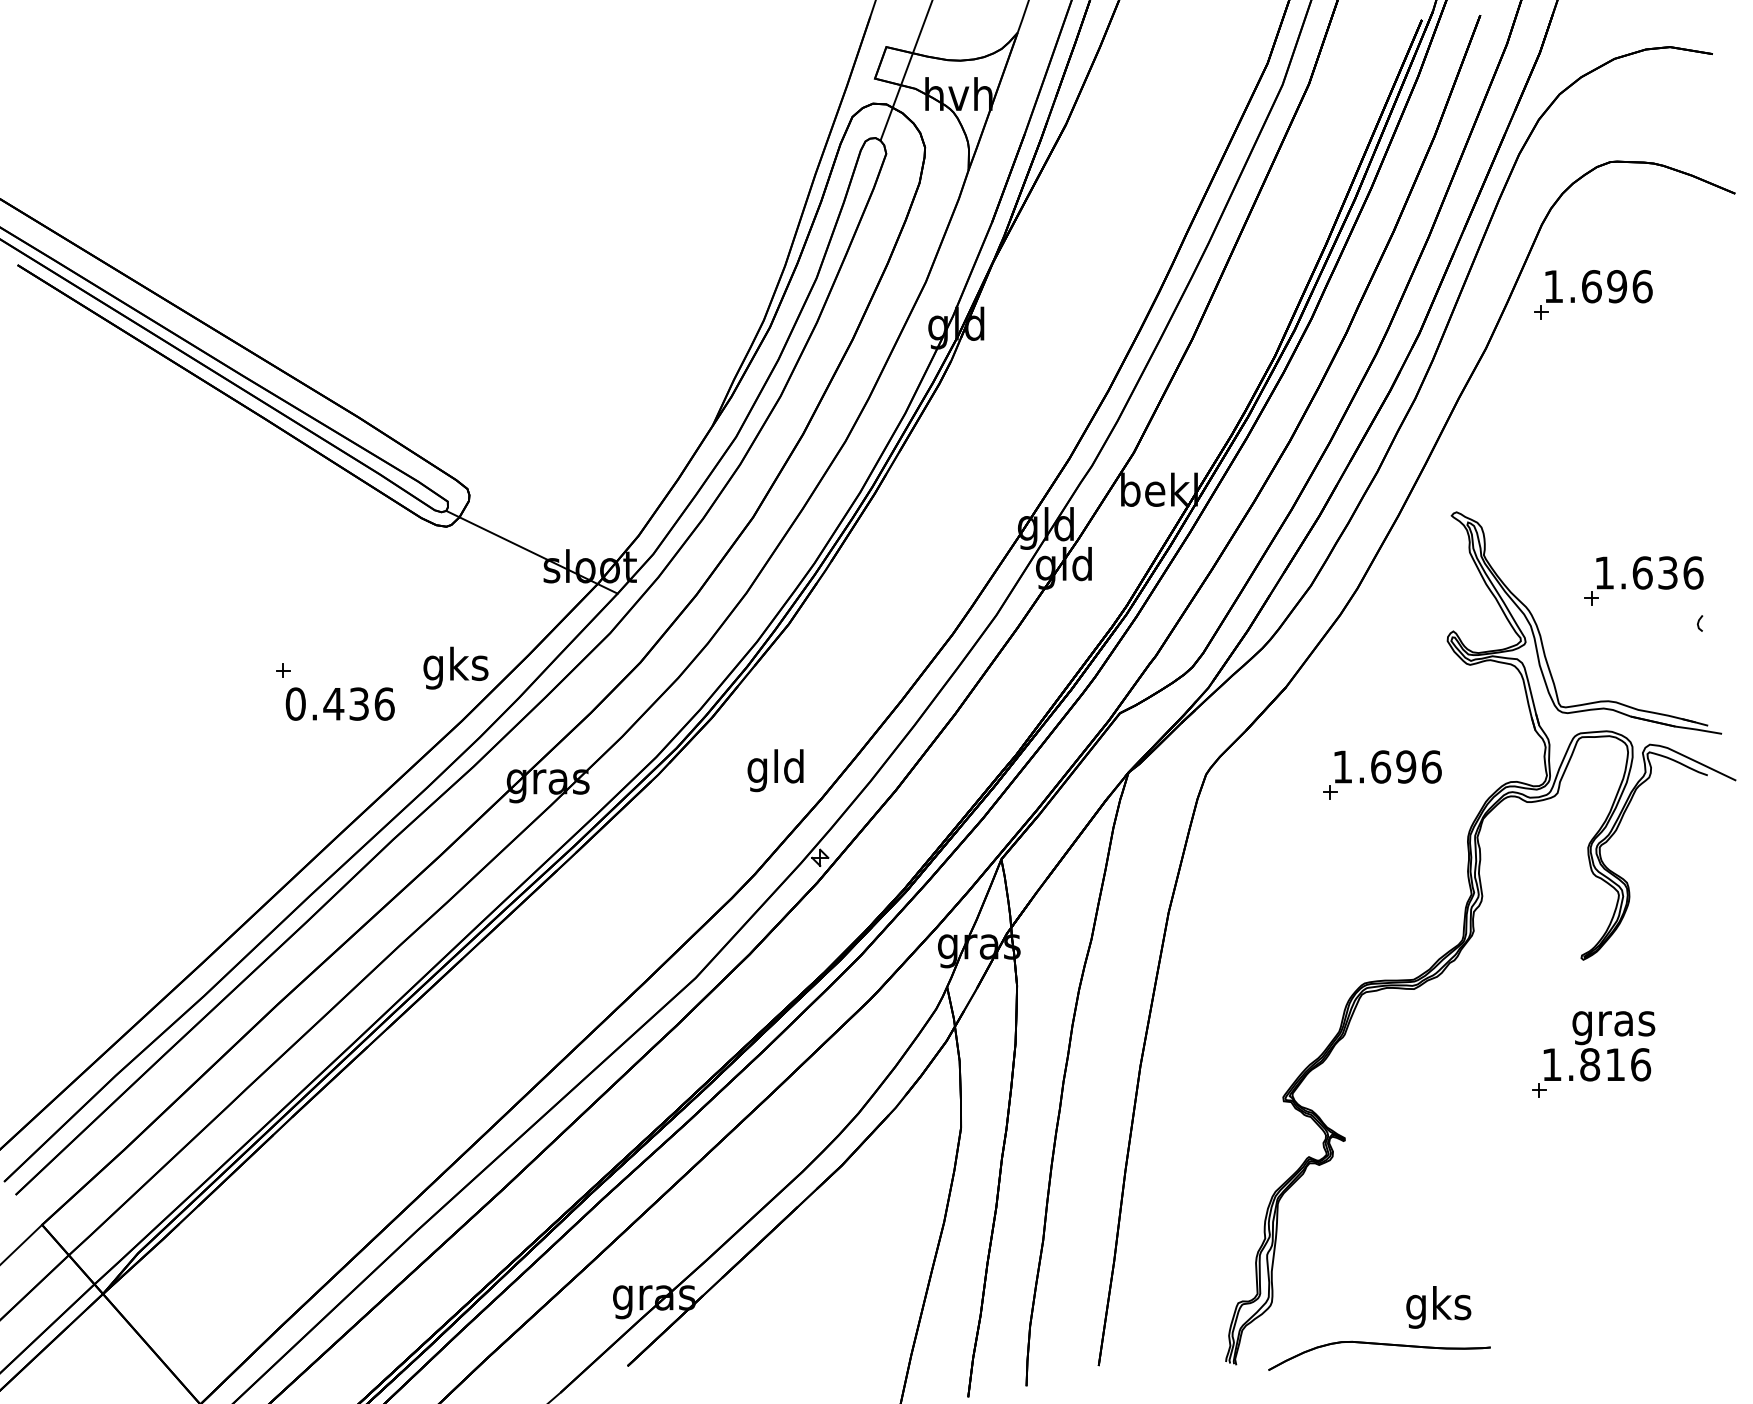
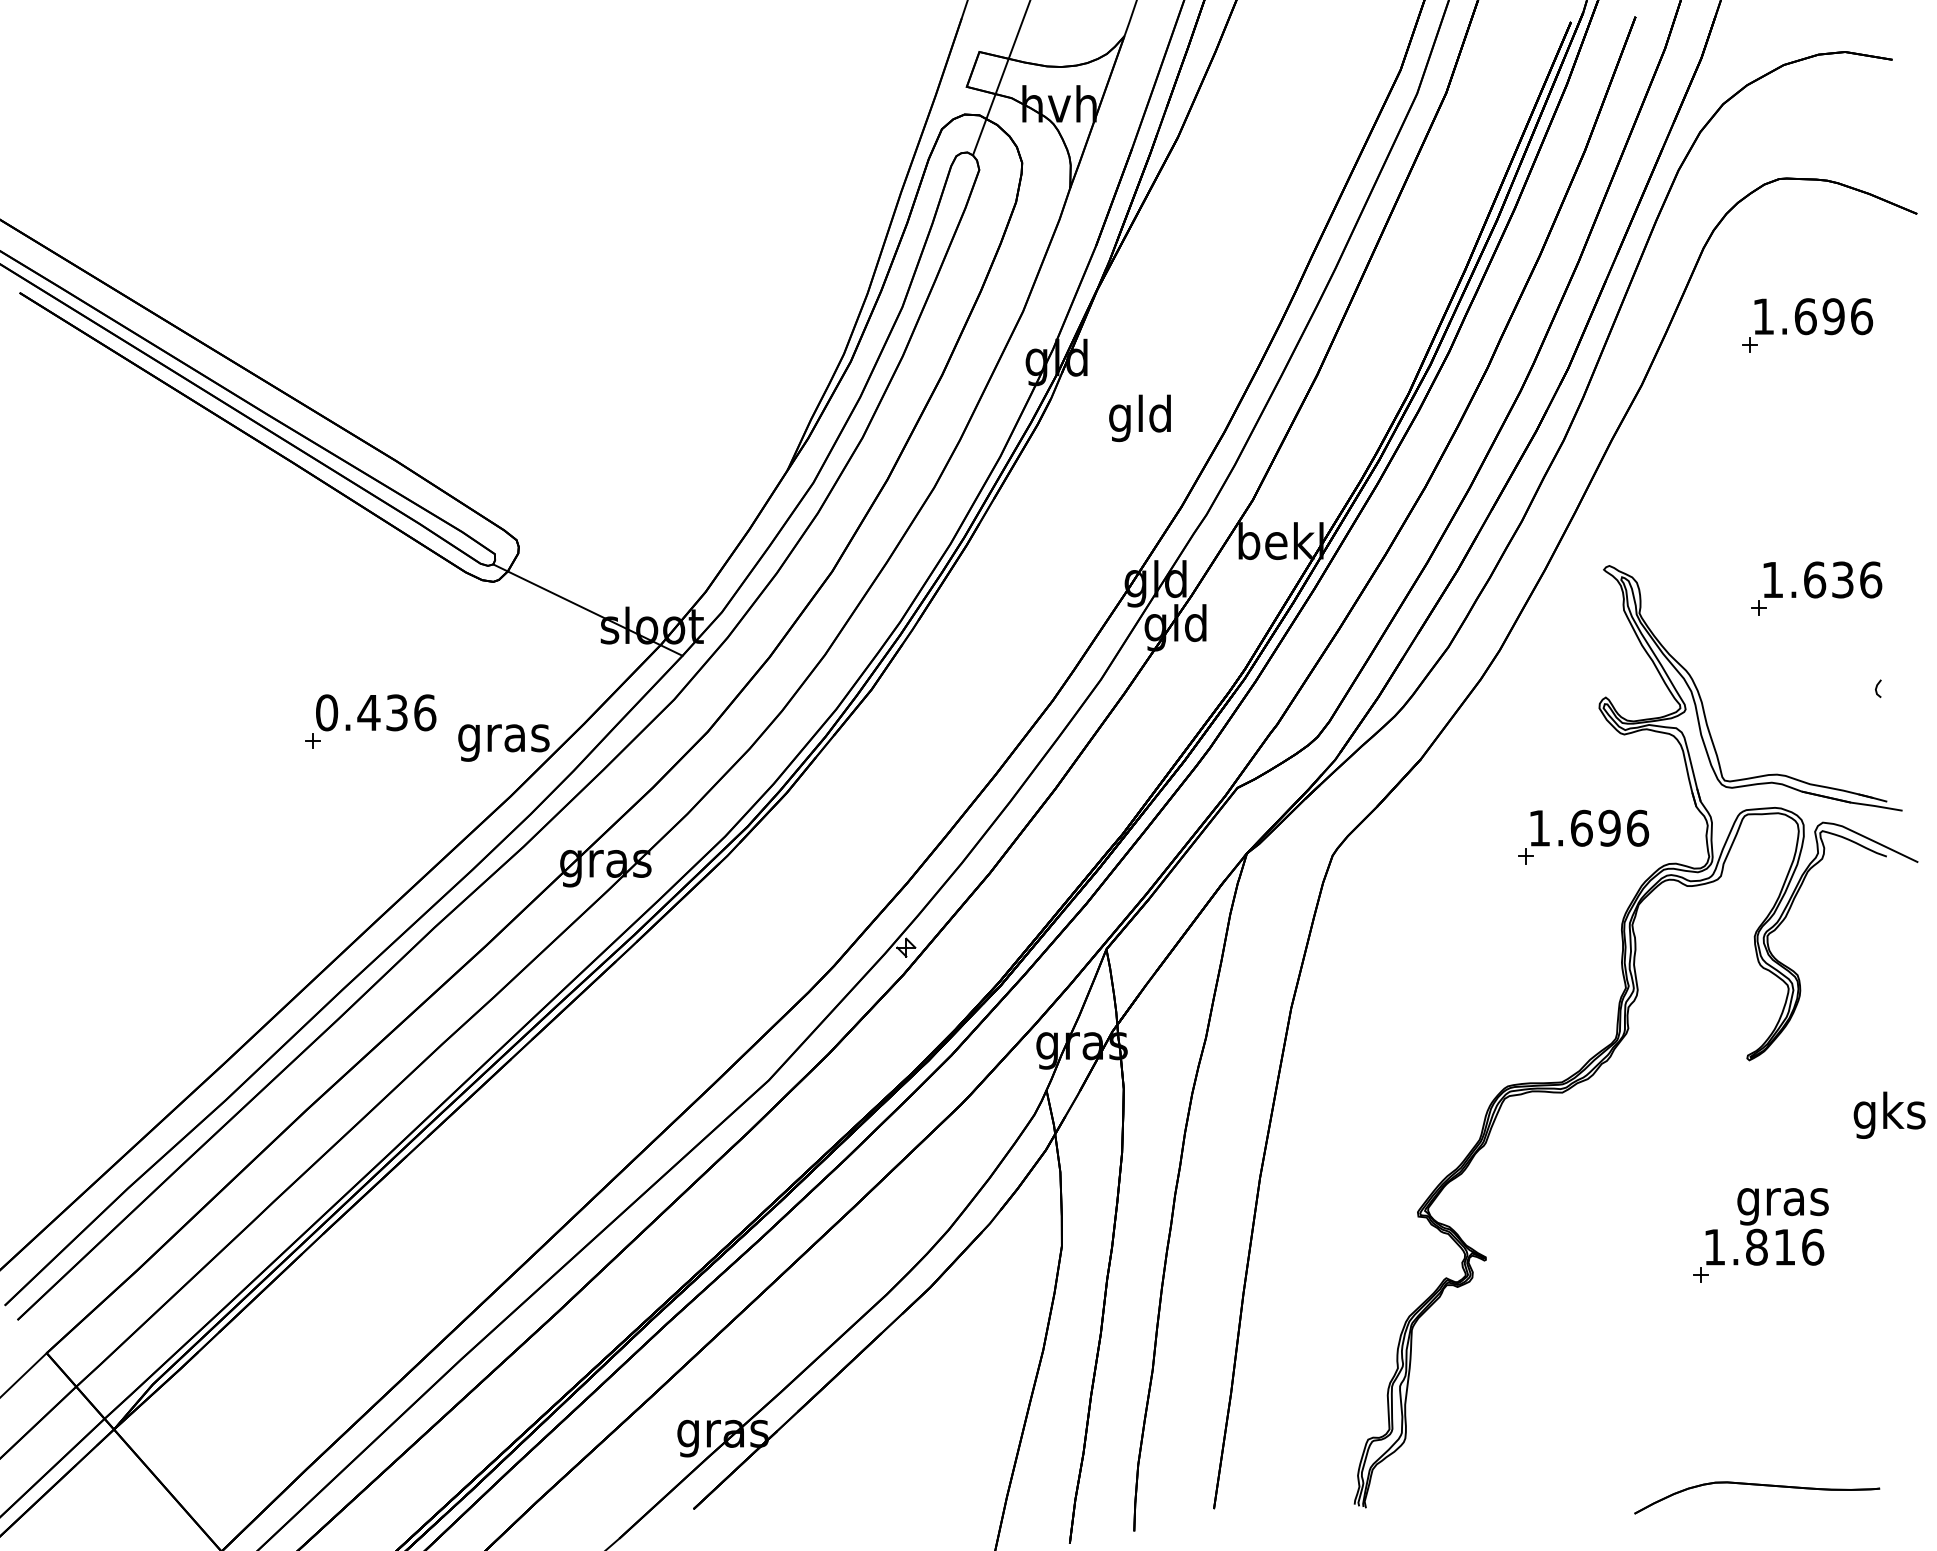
part: (1593, 294) -> (1807, 325), moved
part: (1644, 580) -> (1816, 588), moved
text: (455, 667) -> (503, 737), gks -> gras
text: (340, 703) -> (376, 712), moved
text: (775, 770) -> (1139, 418), moved
part: (1382, 774) -> (1583, 836), moved
part: (1593, 1054) -> (1760, 1235), moved
text: (1438, 1306) -> (1889, 1114), moved
part: (1379, 1344) -> (1757, 1485), moved

